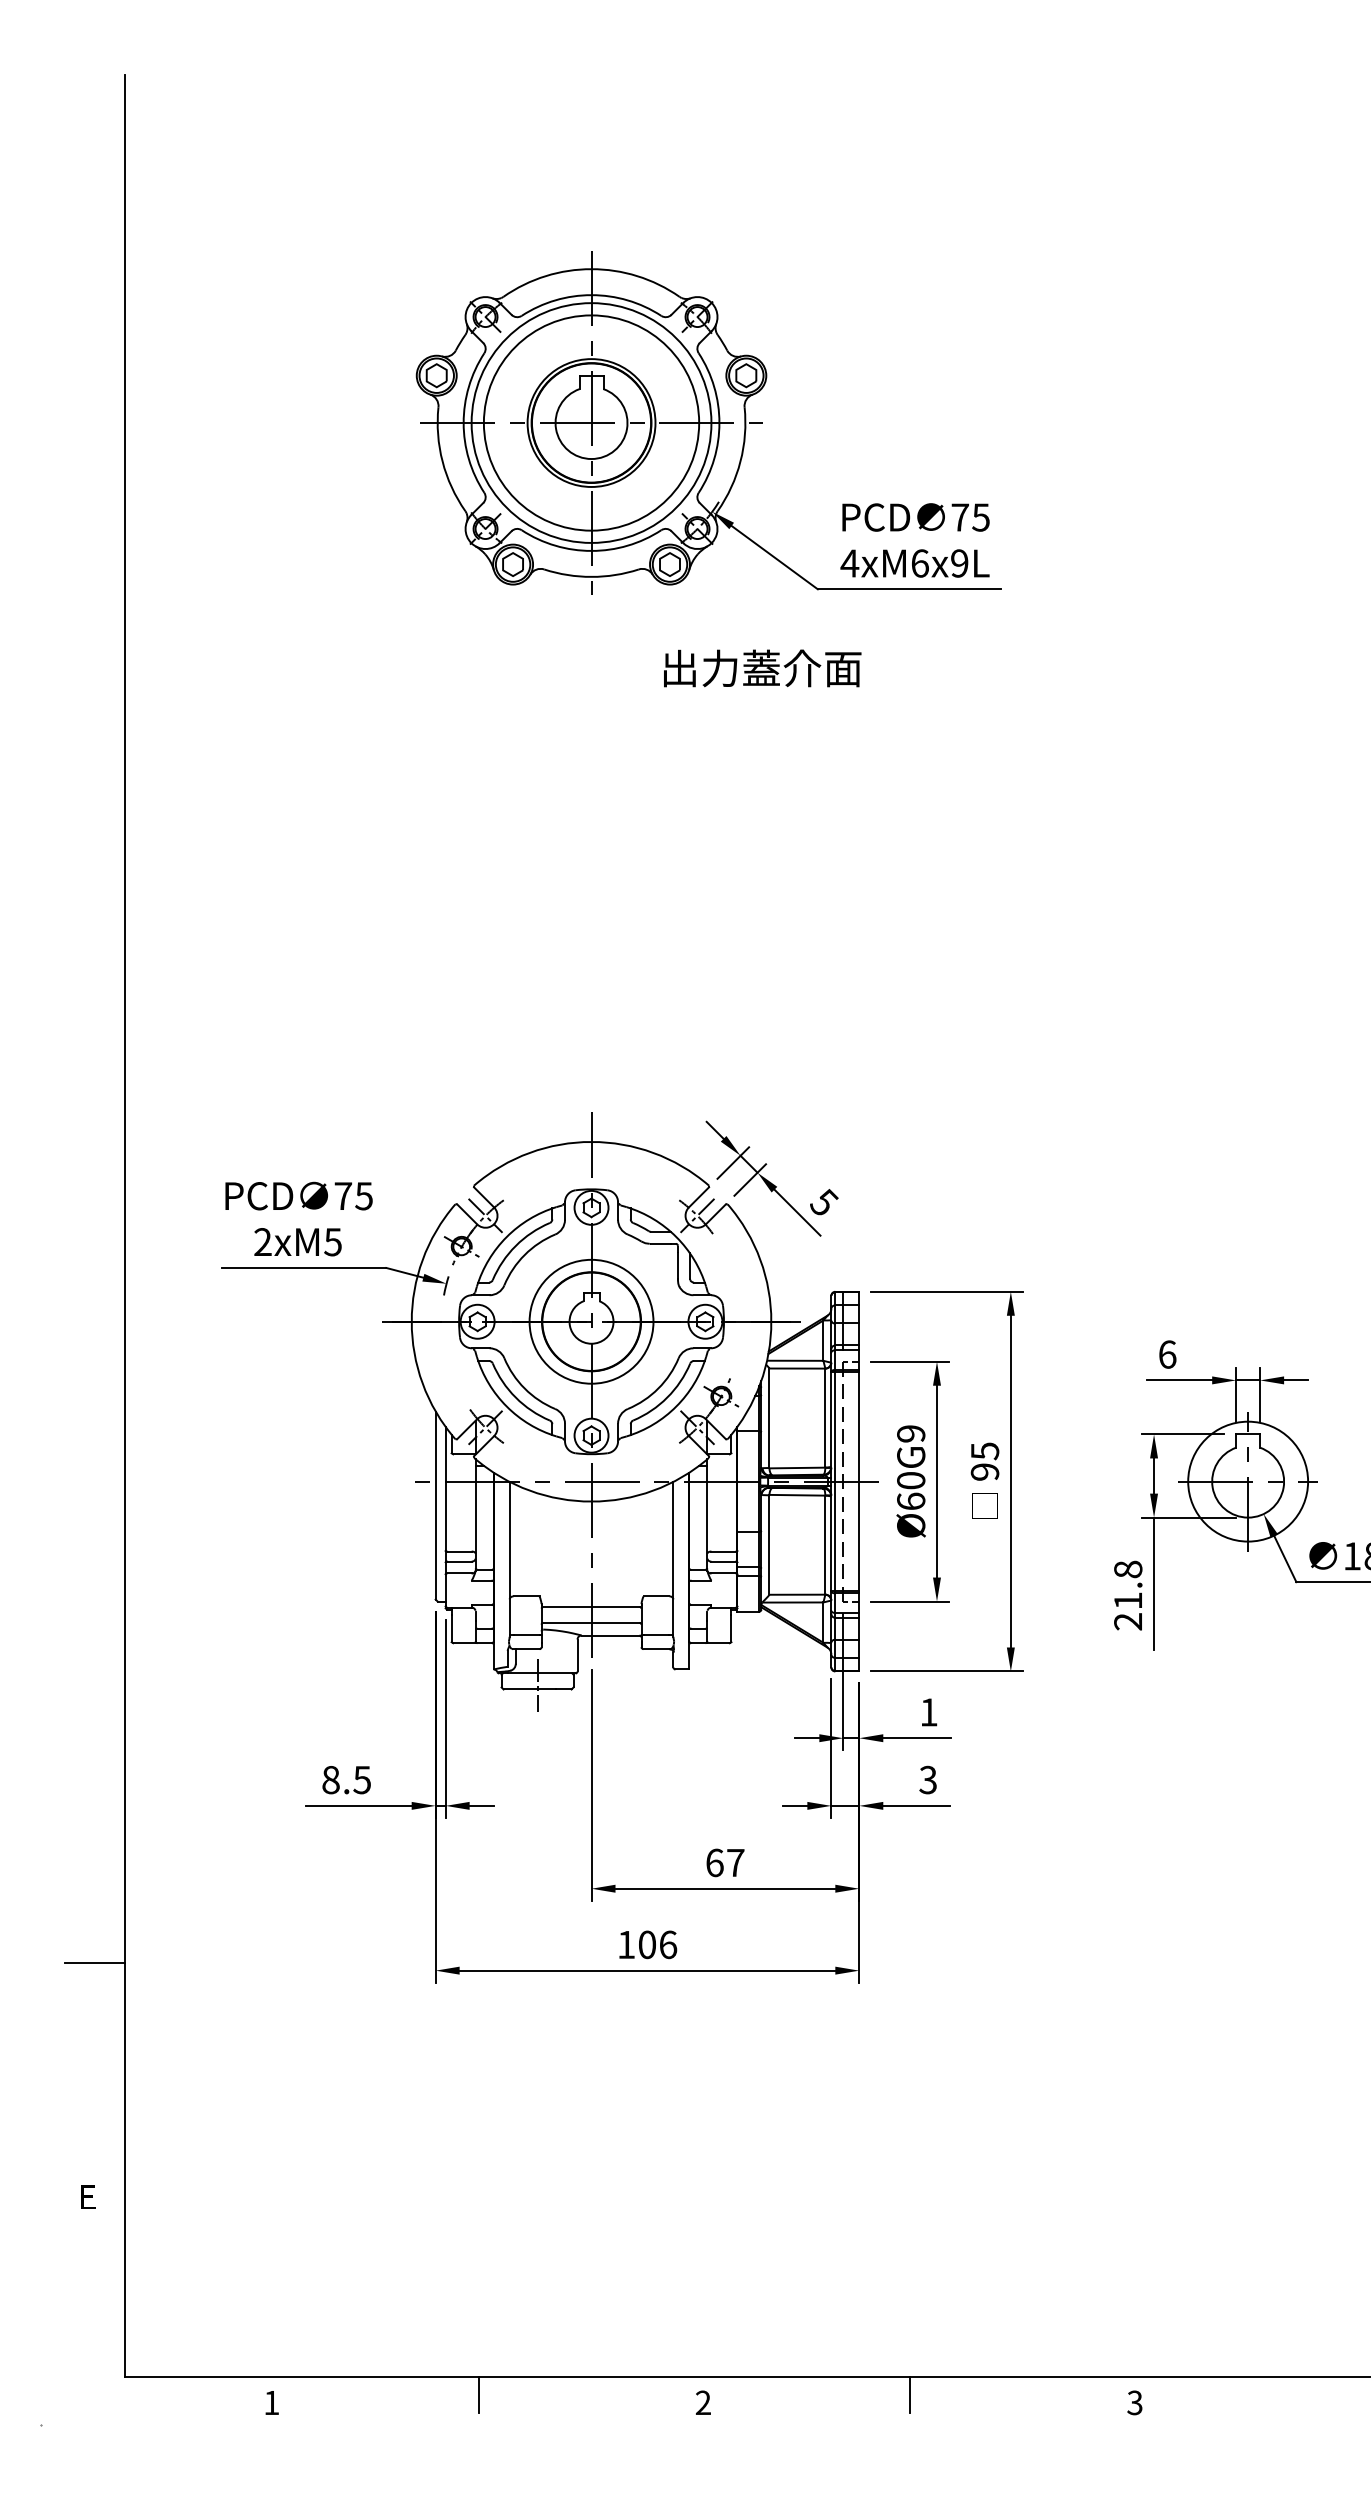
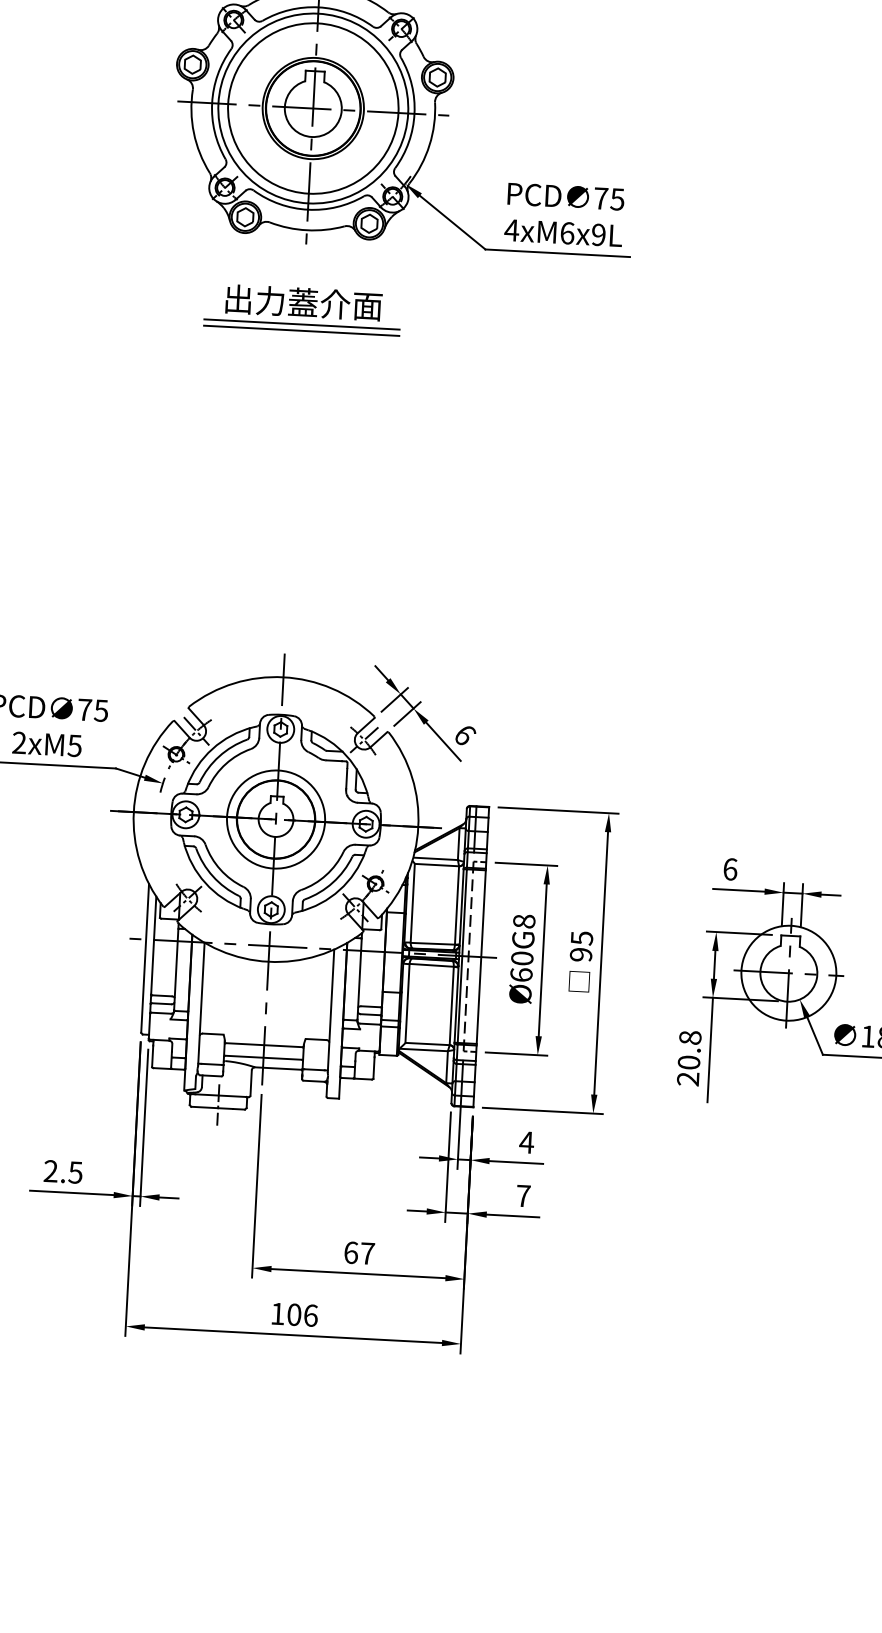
text: (762, 668) -> (303, 302), moved
line: (591, 696) -> (301, 324), added
line: (591, 704) -> (301, 331), added
text: (824, 1202) -> (465, 734), 5 -> 6
text: (911, 1433) -> (524, 921), Ø60G9 -> Ø60G8
text: (1128, 1600) -> (689, 1062), 21.8 -> 20.8
text: (928, 1712) -> (526, 1142), 1 -> 4
text: (330, 1779) -> (50, 1170), 8.5 -> 2.5
text: (928, 1779) -> (523, 1195), 3 -> 7

